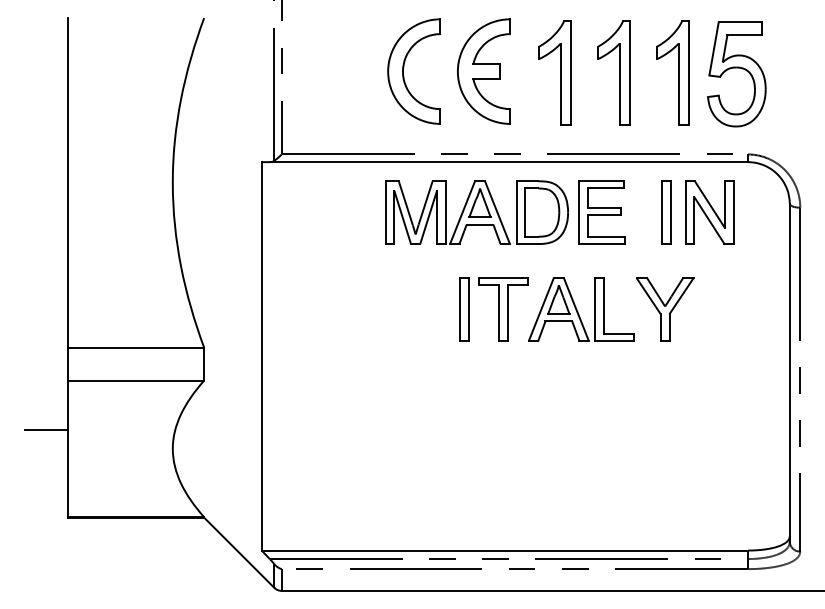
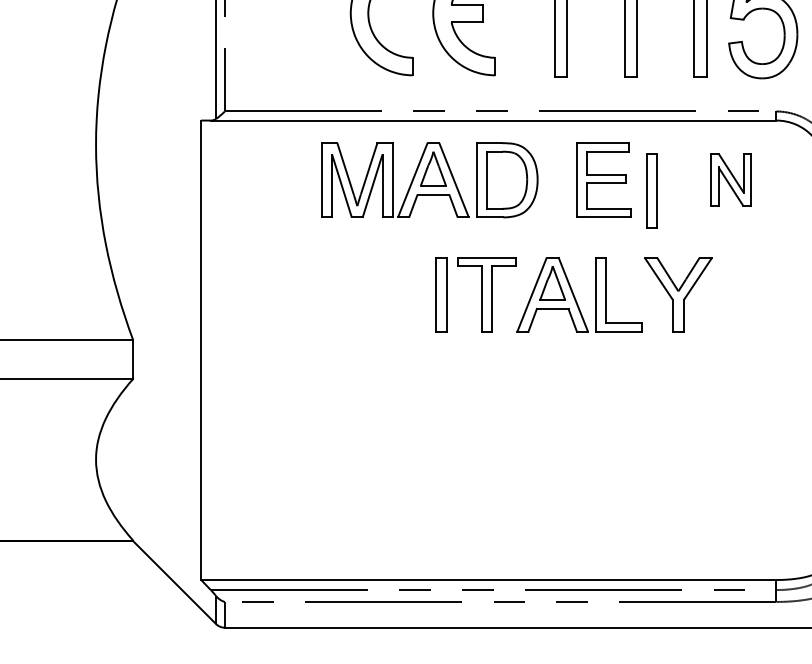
part: (476, 212) -> (429, 180), moved
part: (666, 212) -> (651, 190), moved
part: (709, 212) -> (730, 180), size x0.7

